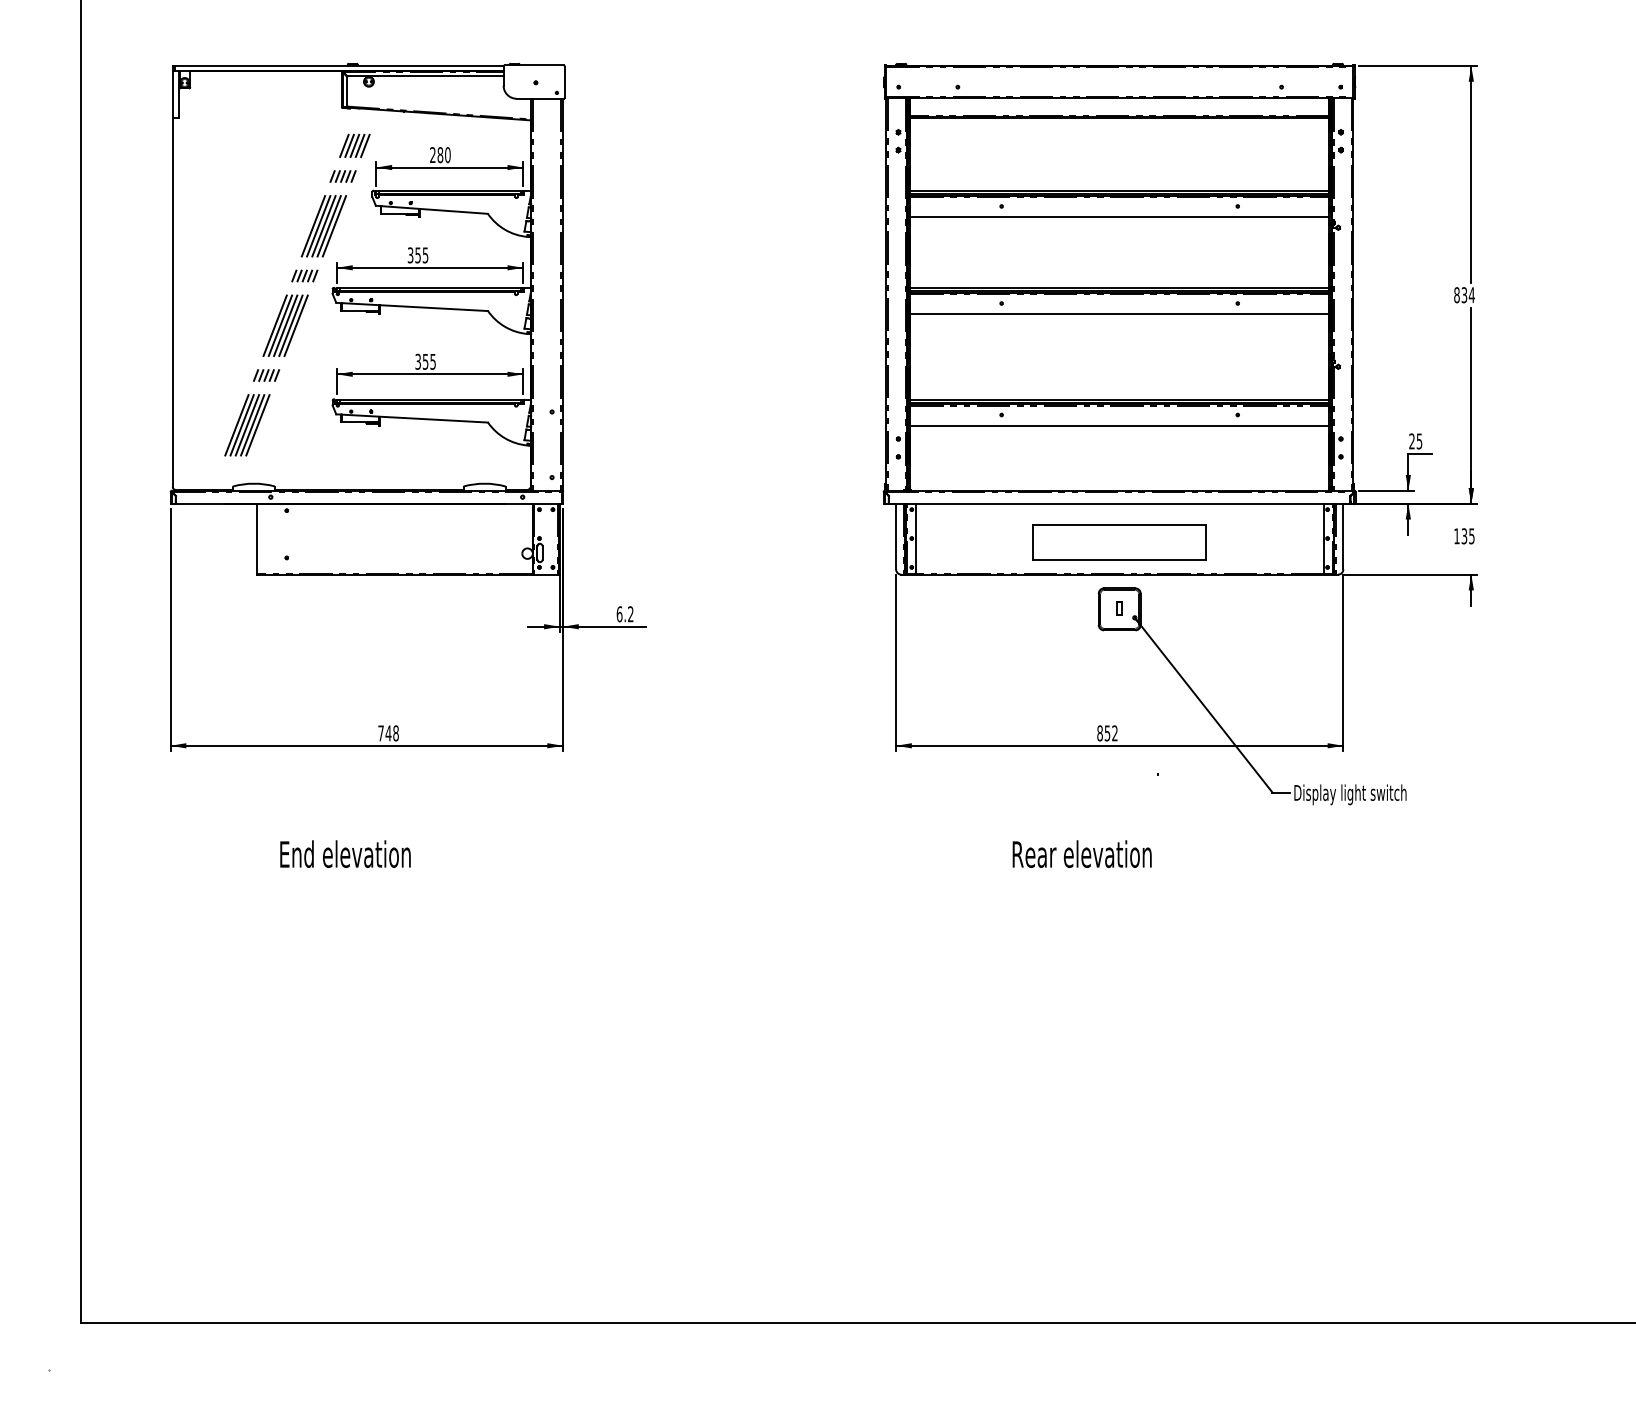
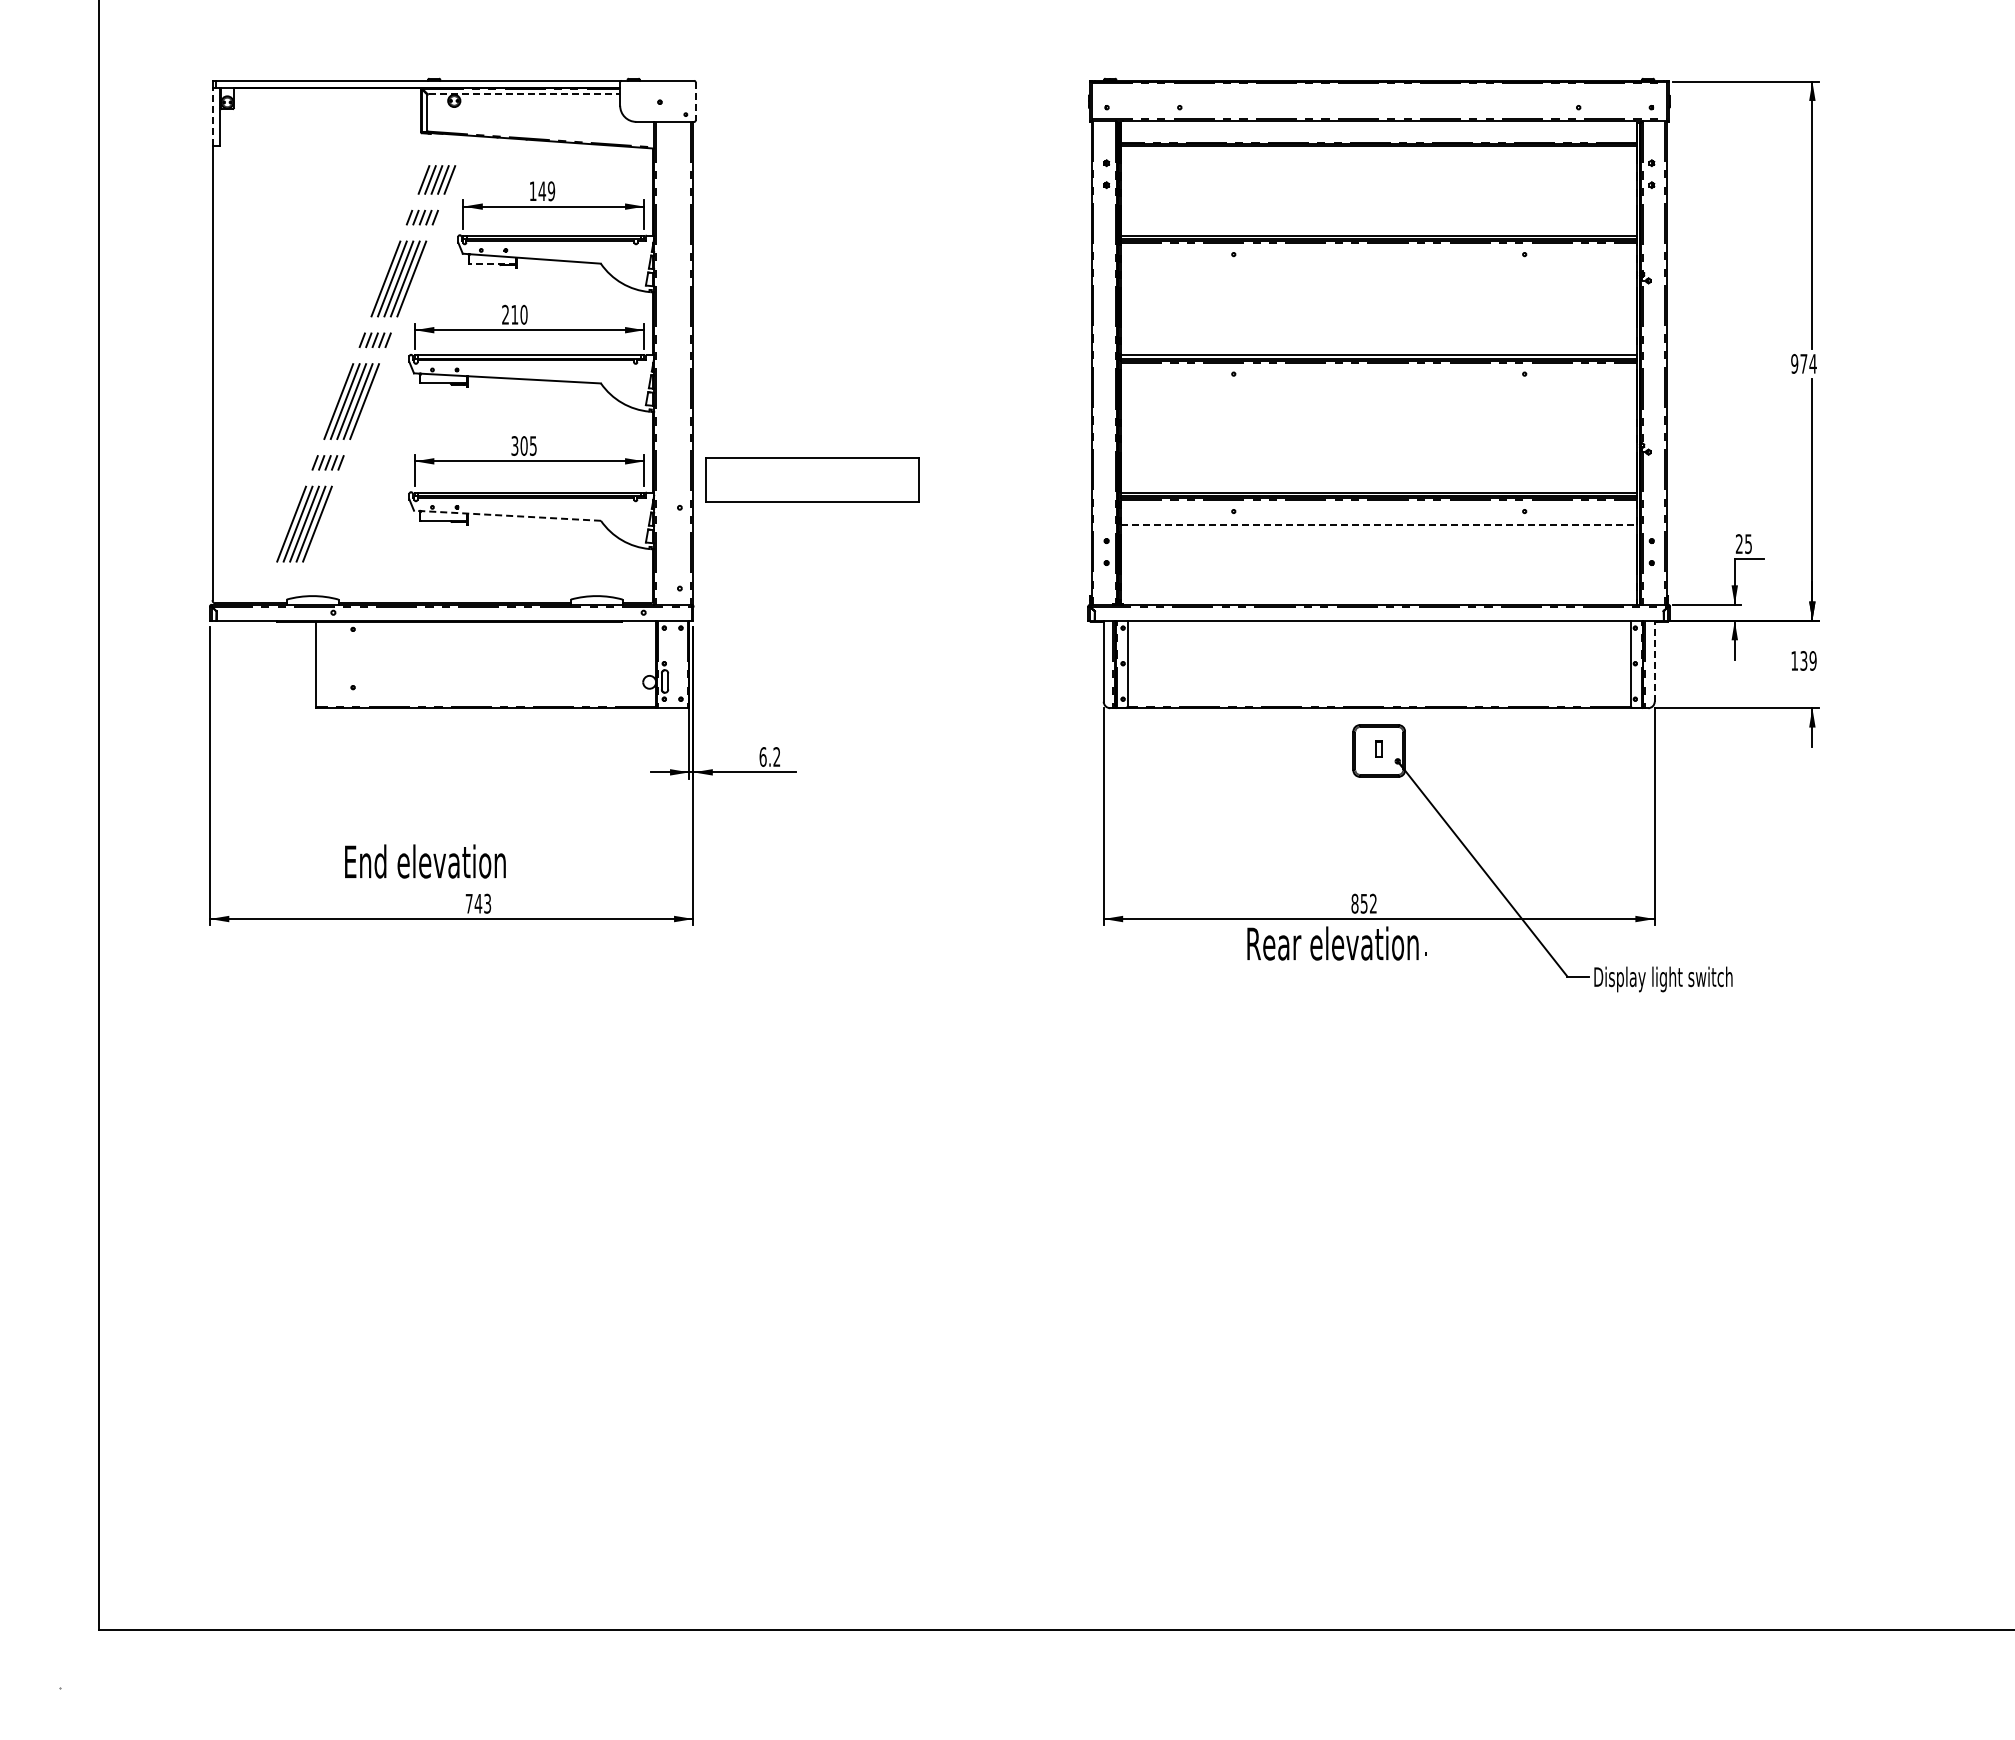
line: (425, 76) -> (524, 94), solid -> dashed
line: (564, 82) -> (695, 101), solid -> dashed
line: (172, 94) -> (212, 116), solid -> dashed
text: (439, 155) -> (541, 191), 280 -> 149
line: (399, 213) -> (492, 263), solid -> dashed
line: (1119, 216) -> (1379, 267), removed
text: (417, 255) -> (514, 314), 355 -> 210
text: (1460, 294) -> (1799, 363), 834 -> 974
line: (1119, 314) -> (1379, 387), removed
text: (425, 361) -> (523, 445), 355 -> 305
line: (412, 418) -> (507, 515), solid -> dashed
line: (1119, 425) -> (1379, 524), solid -> dashed
line: (1343, 535) -> (1654, 660), solid -> dashed
text: (1471, 535) -> (1812, 660), 135 -> 139
part: (1119, 542) -> (812, 479), moved
text: (395, 733) -> (487, 903), 748 -> 743
text: (345, 854) -> (425, 861), moved
text: (1081, 854) -> (1332, 943), moved

